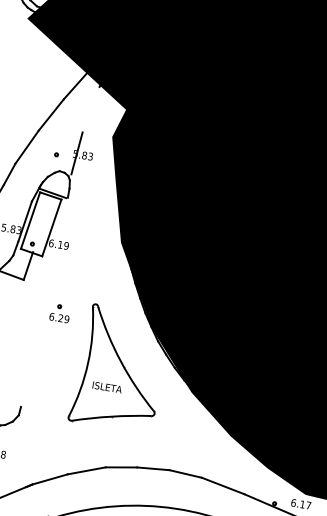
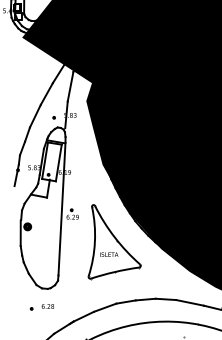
line: (91, 109) -> (70, 86), added
line: (43, 301) -> (61, 208), added

